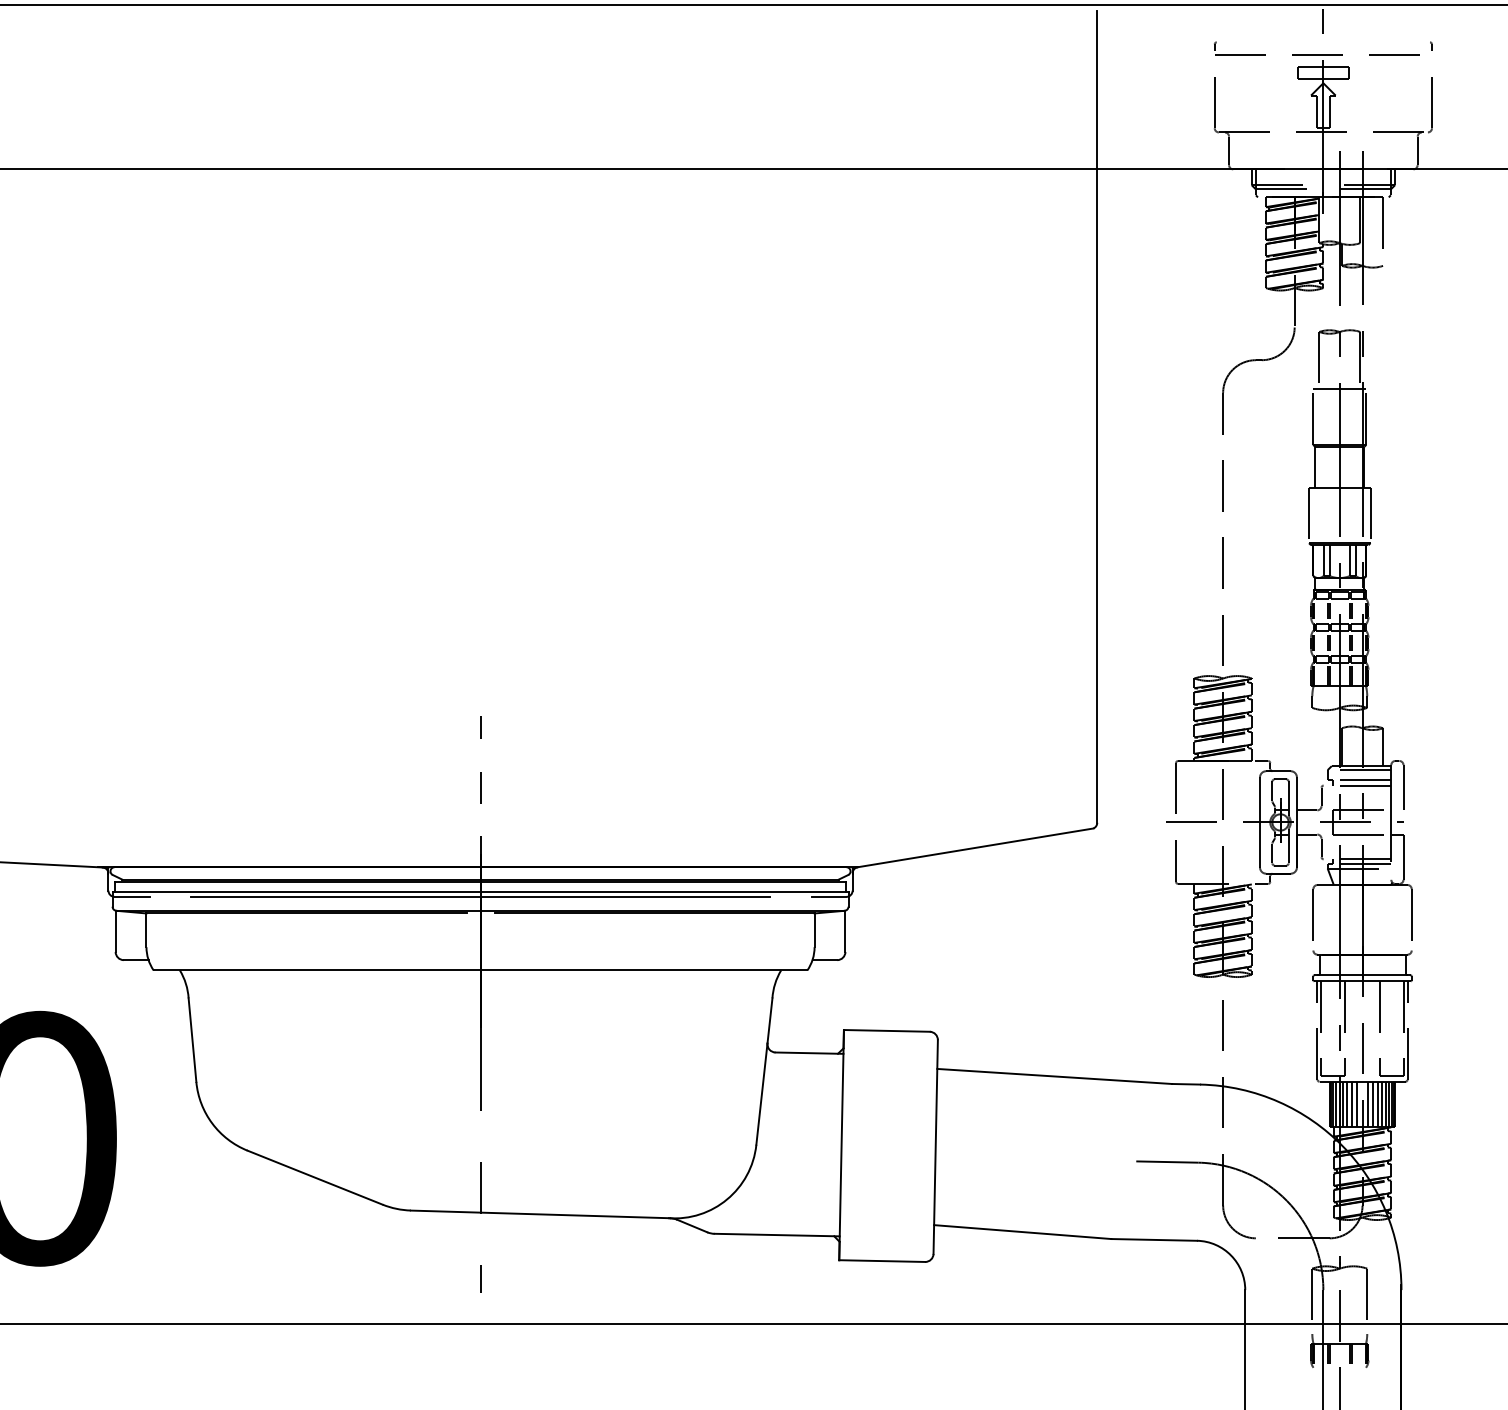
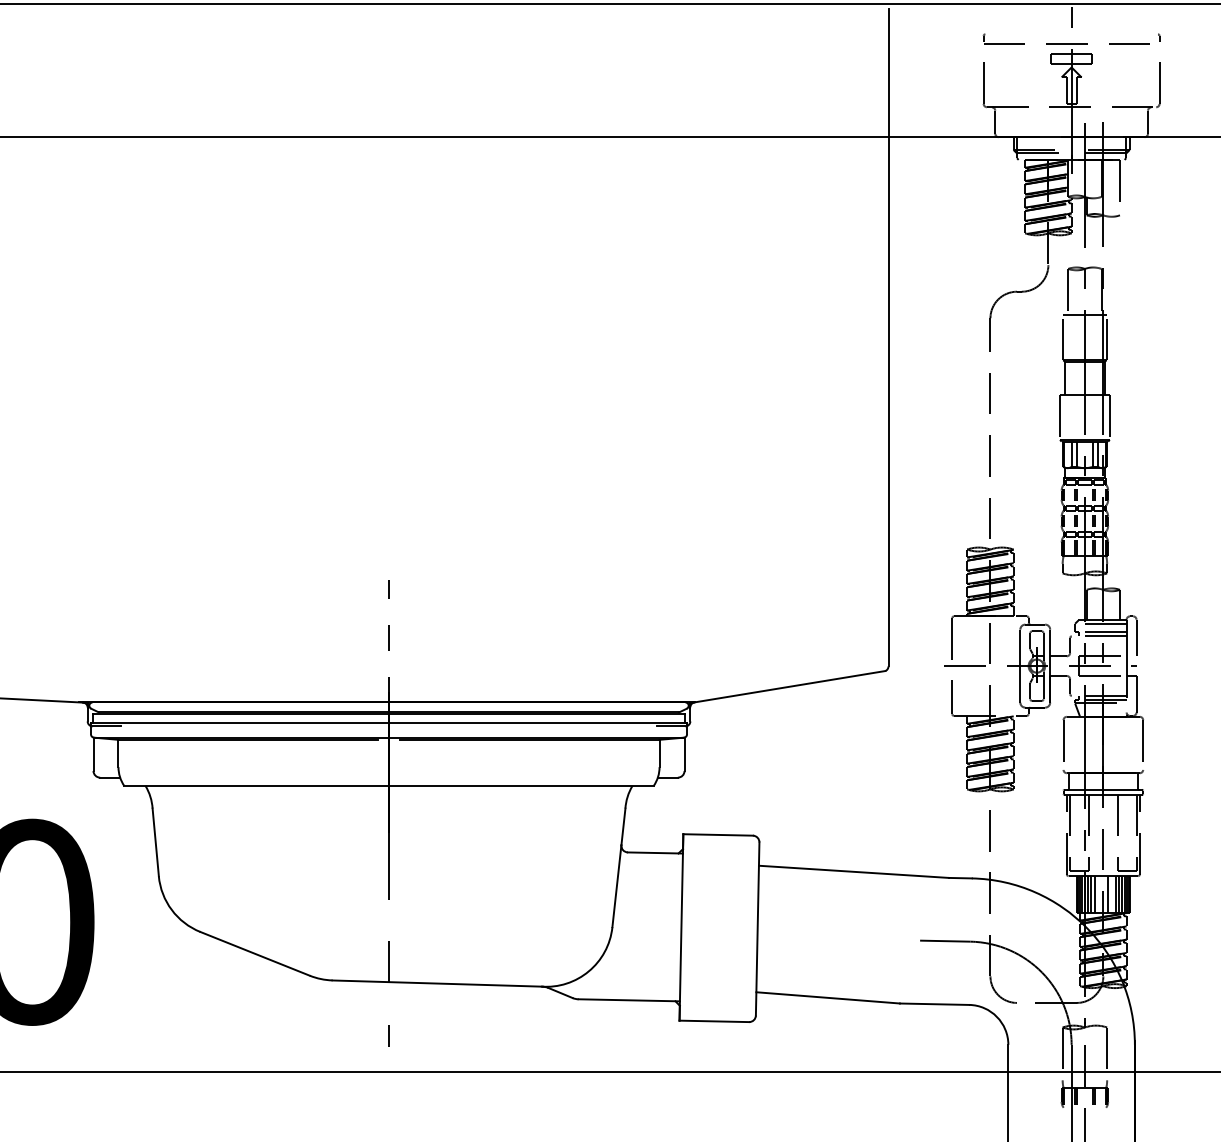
line: (480, 896) -> (388, 726), removed
line: (1356, 1103) -> (1098, 893), removed
line: (1373, 1103) -> (1112, 893), removed

